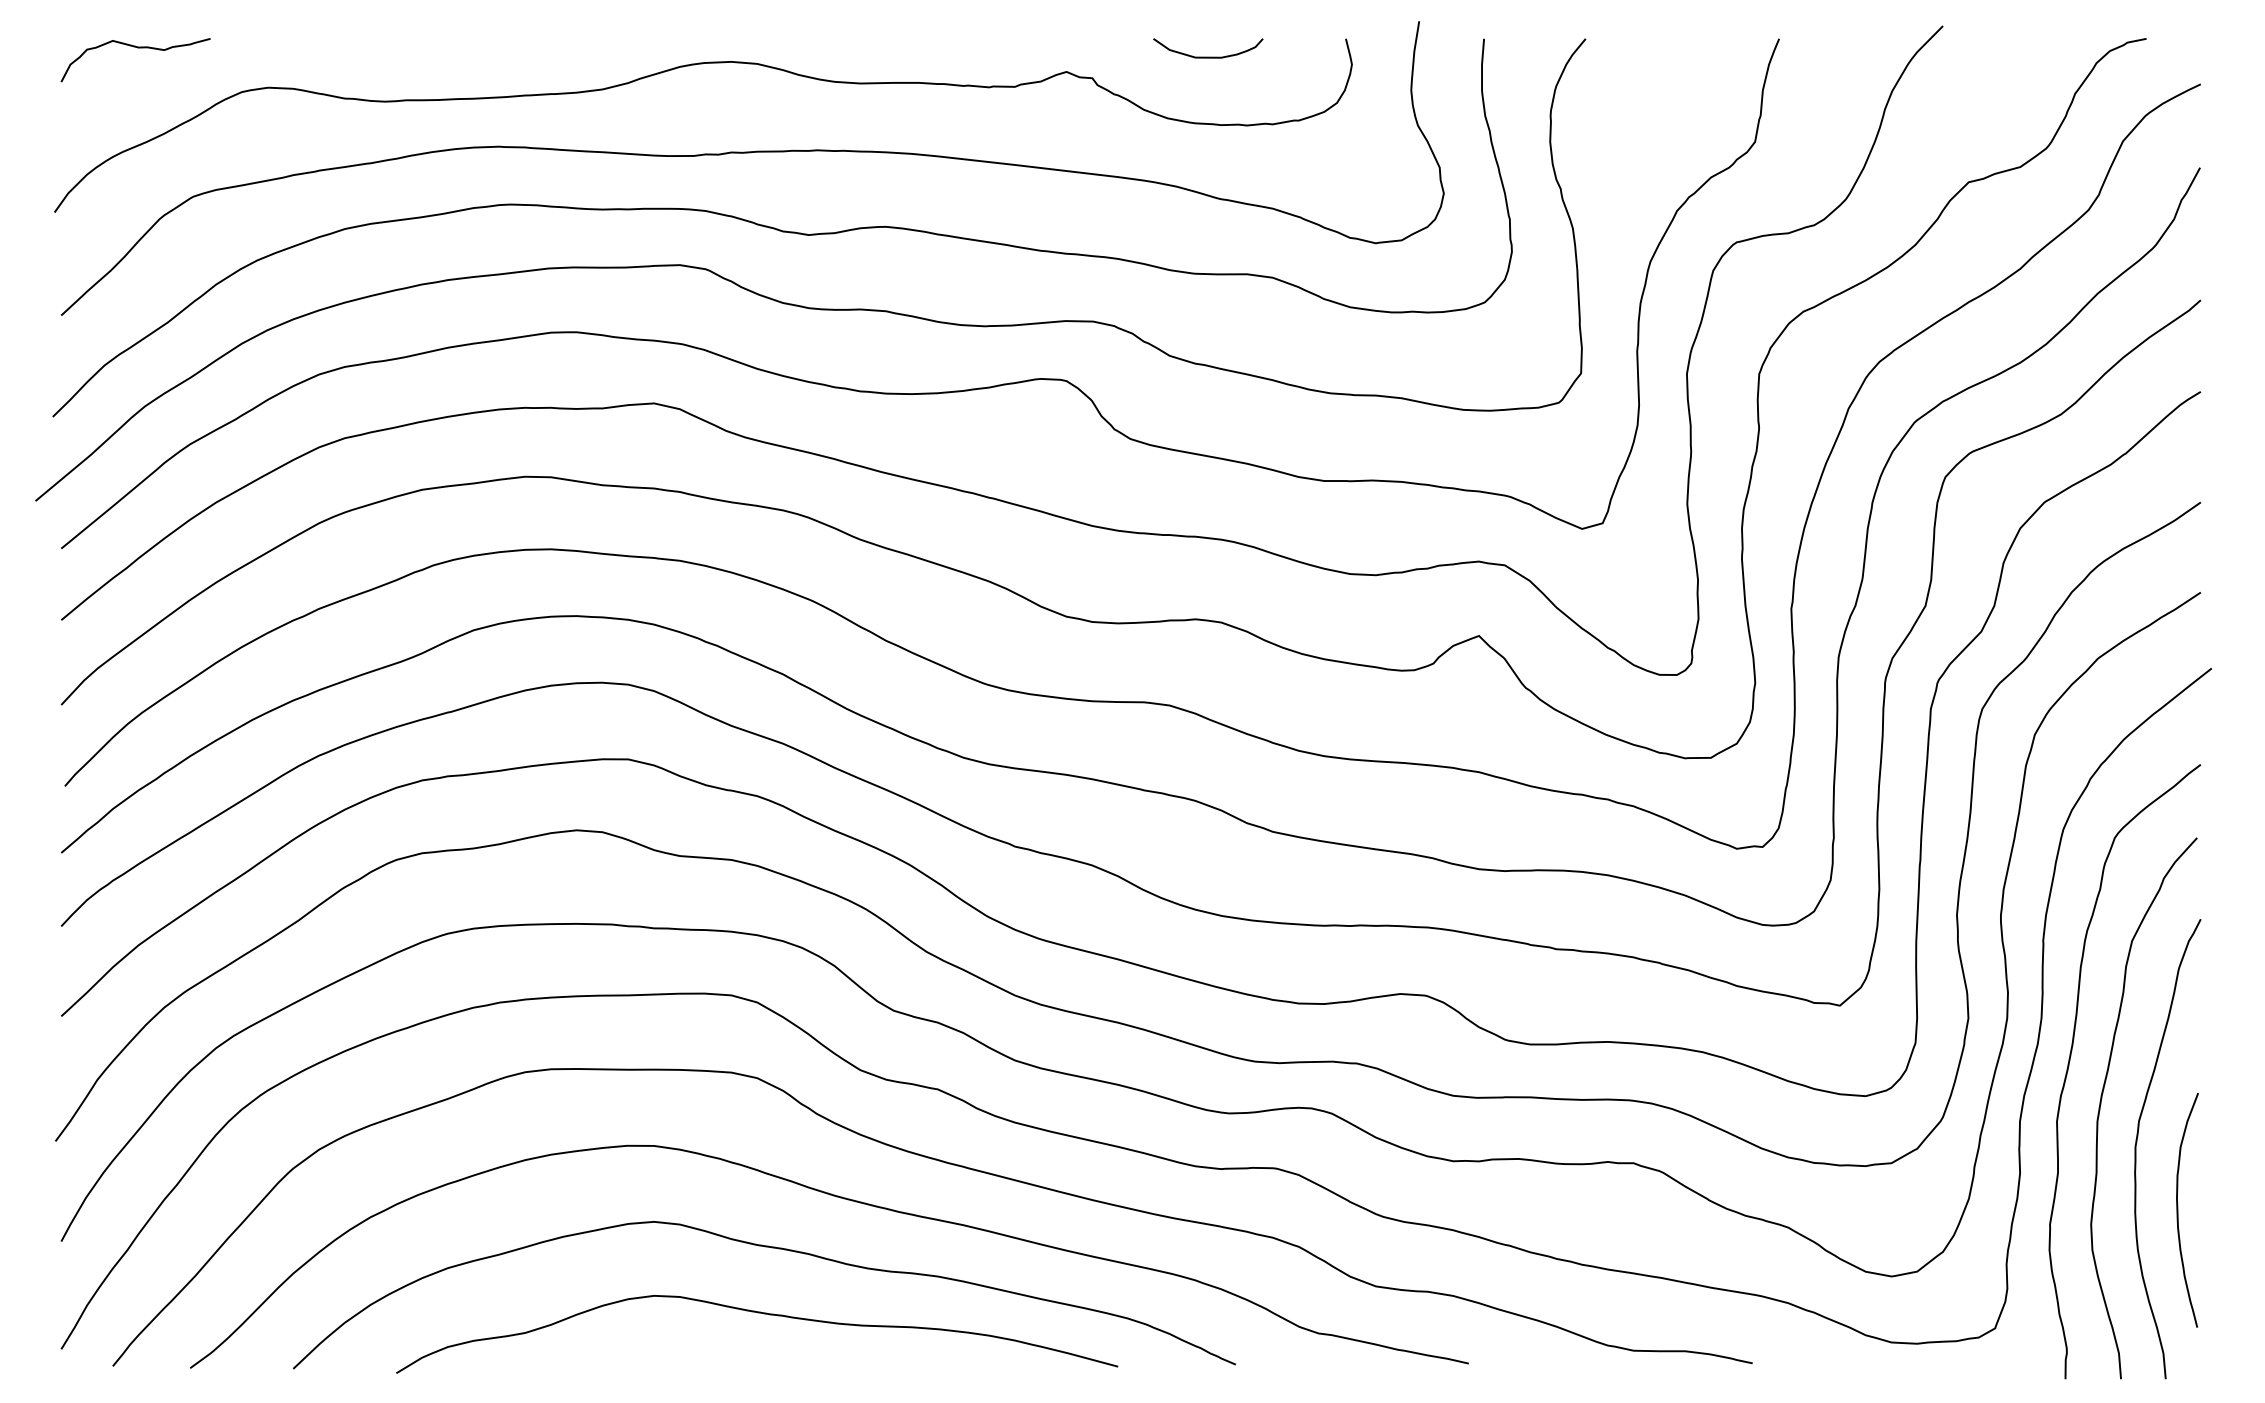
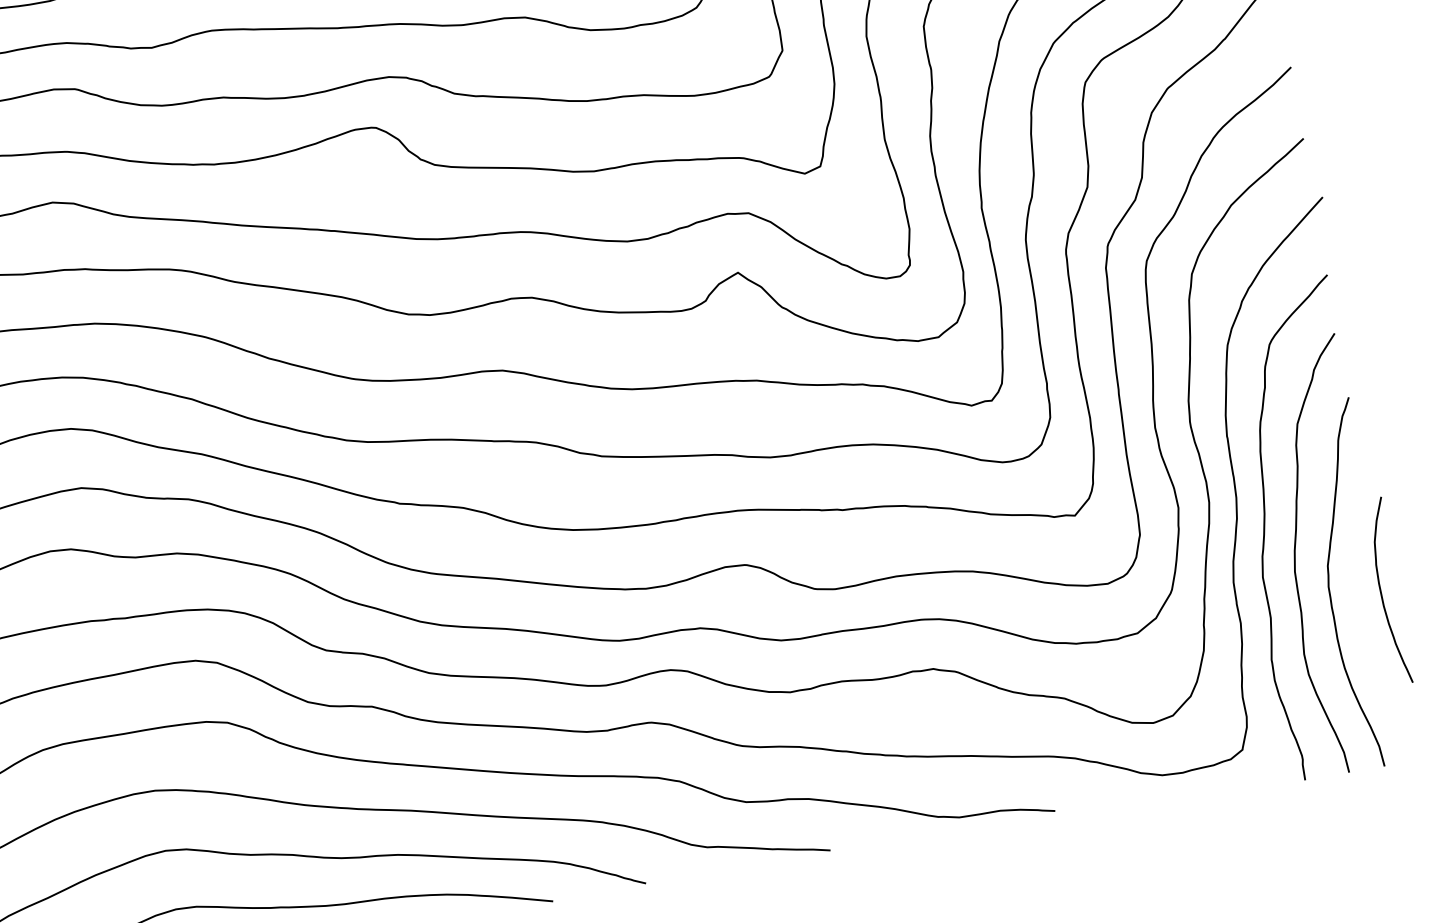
curve: (2178, 1210) -> (1381, 592), moved

